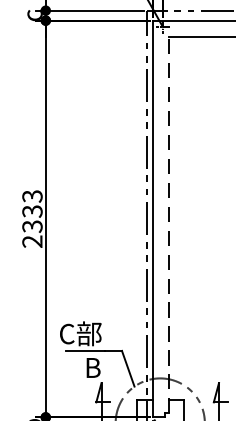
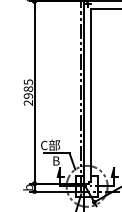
text: (30, 210) -> (27, 88), 2333 -> 2985
line: (169, 225) -> (91, 95), dashed -> solid

